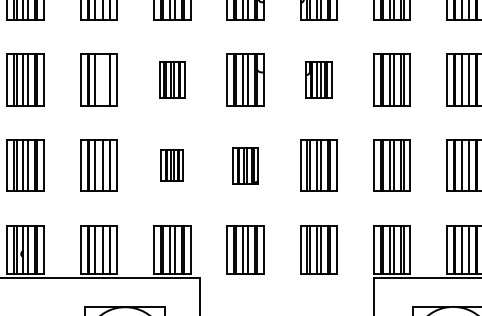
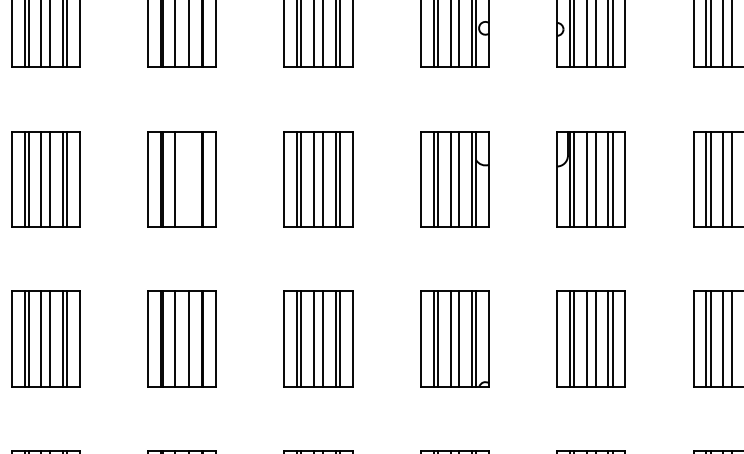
part: (172, 79) -> (318, 178), size x1.43
part: (318, 79) -> (590, 178), size x1.43
part: (172, 165) -> (318, 338), size x1.67
part: (245, 165) -> (454, 338), size x1.43

